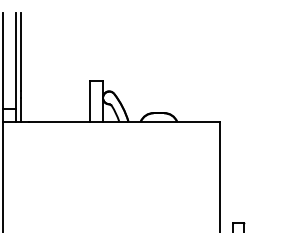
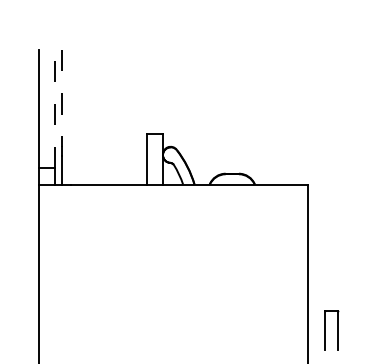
line: (21, 52) -> (61, 98), solid -> dashed
line: (16, 60) -> (55, 108), solid -> dashed

